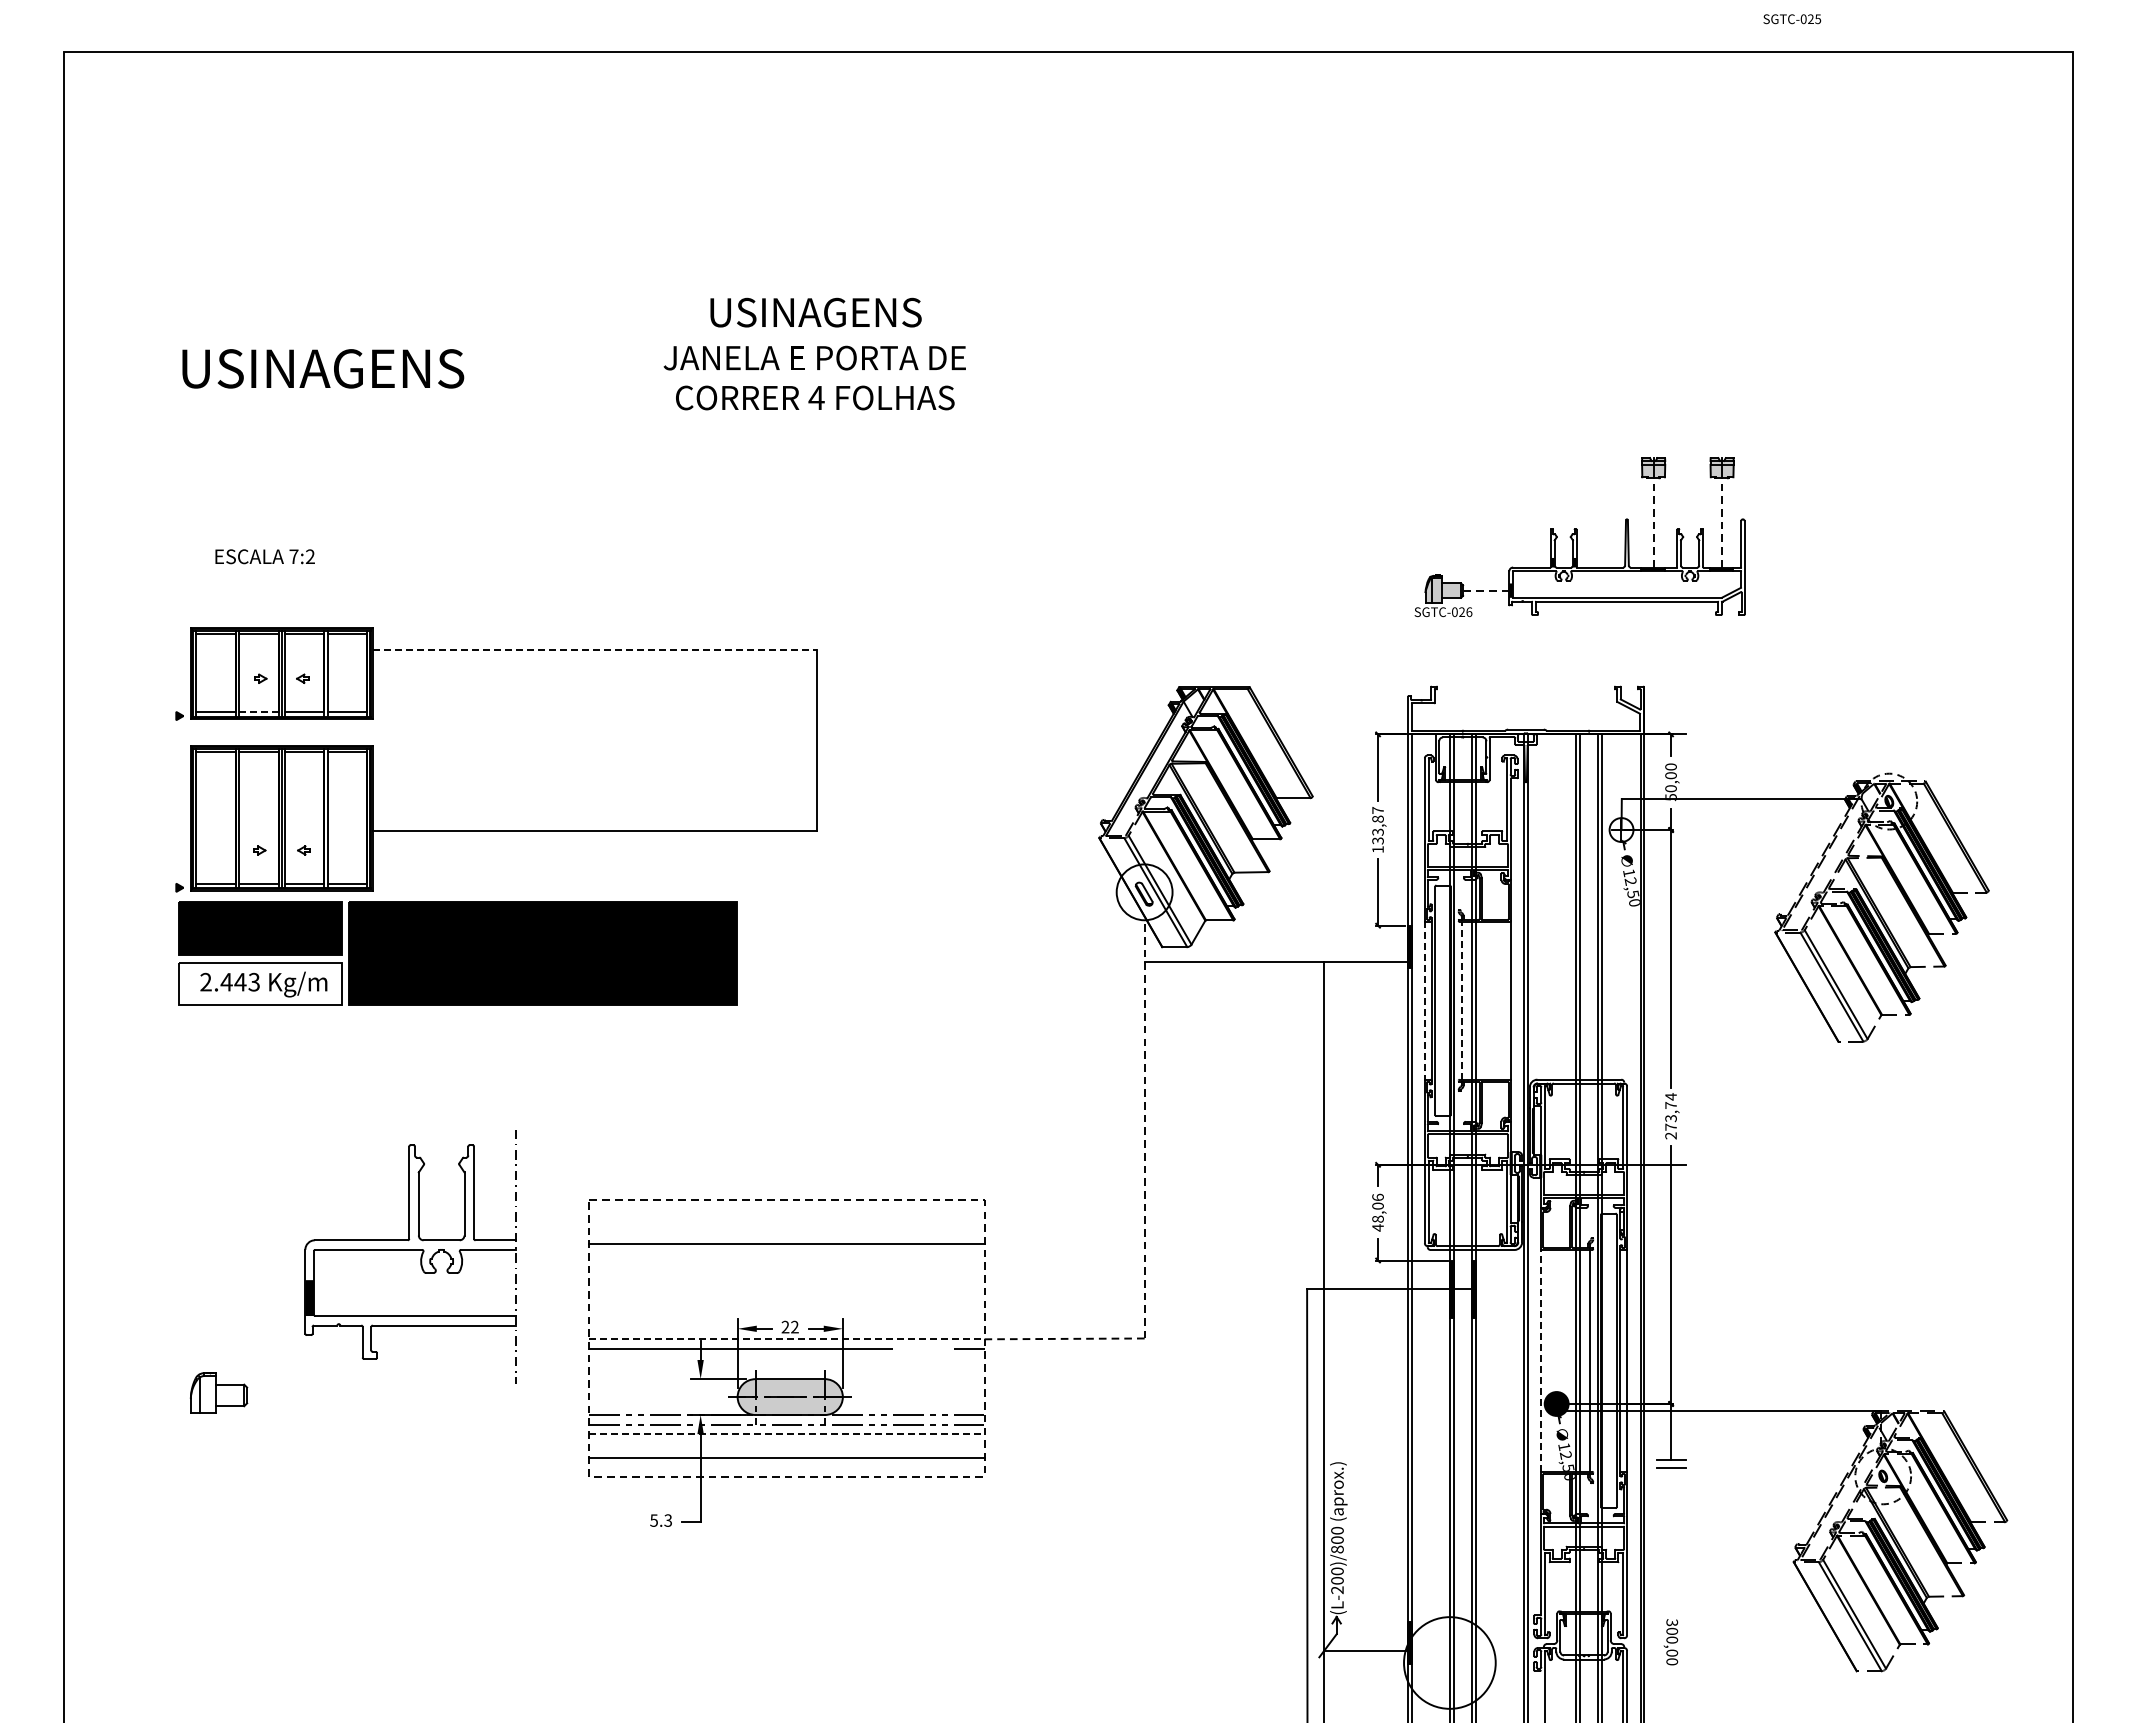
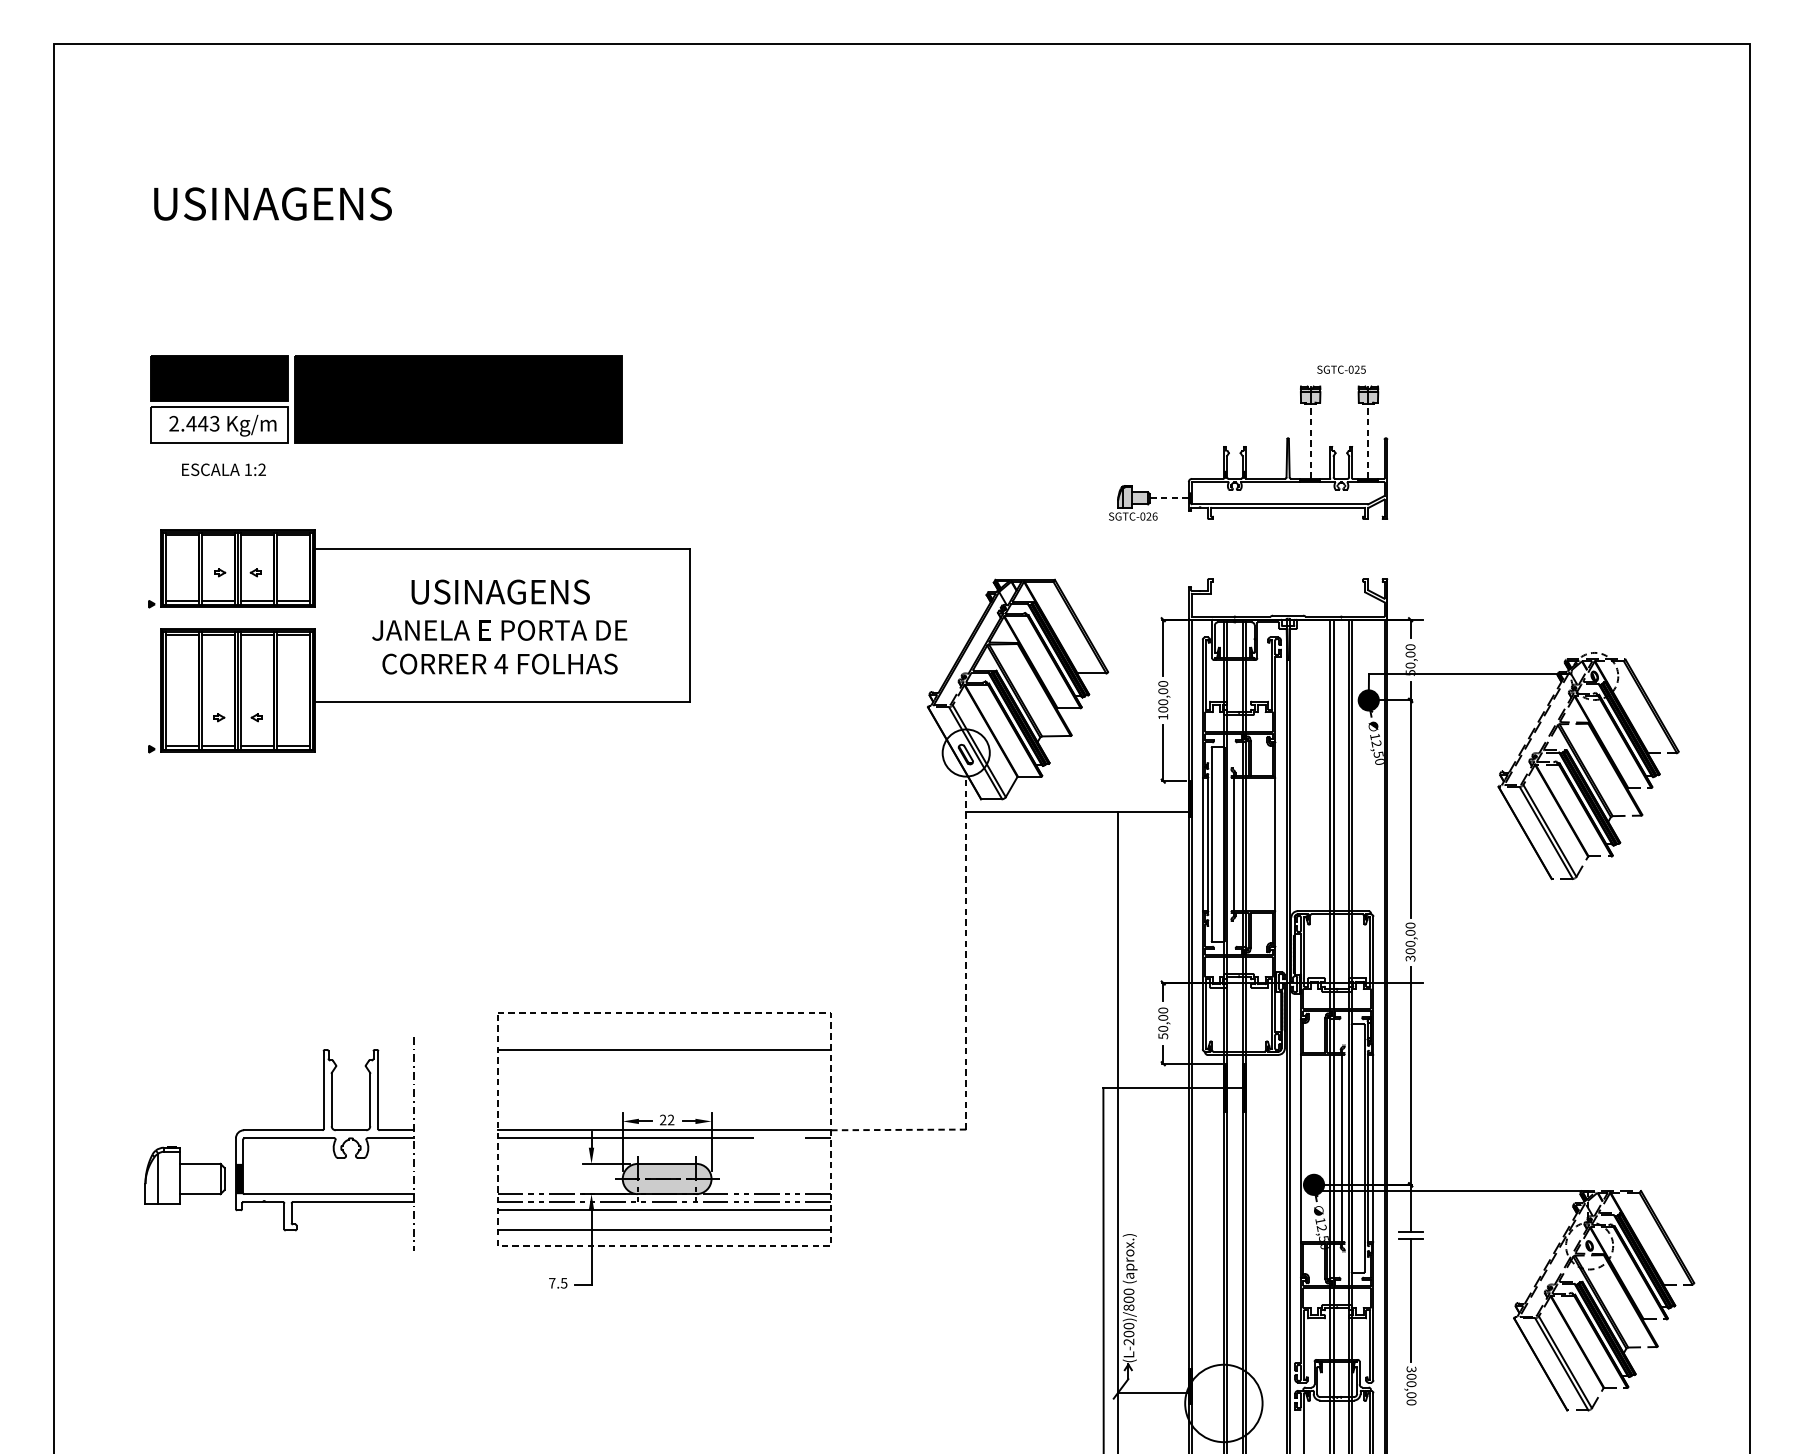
text: (1792, 19) -> (1341, 369), moved
text: (814, 353) -> (499, 626), moved
text: (323, 368) -> (273, 203), moved
part: (1579, 537) -> (1248, 453), moved
text: (293, 556) -> (247, 469), 7:2 -> 1:2
line: (595, 650) -> (502, 548), dashed -> solid
line: (258, 712) -> (218, 601), dashed -> solid
text: (1377, 825) -> (1162, 696), 133,87 -> 100,00
fill: (1621, 830) -> (1368, 700), added
part: (457, 953) -> (386, 399), moved
line: (1461, 1000) -> (1233, 844), dashed -> solid
line: (1424, 1001) -> (1202, 845), dashed -> solid
text: (1670, 1116) -> (1410, 942), 273,74 -> 300,00
text: (1377, 1212) -> (1162, 1023), 48,06 -> 50,00
part: (410, 1256) -> (324, 1143), moved
line: (787, 1339) -> (664, 1130), dashed -> solid
line: (1541, 1360) -> (1301, 1148), dashed -> solid
part: (218, 1392) -> (184, 1175), size x1.67
line: (787, 1434) -> (664, 1210), dashed -> solid
text: (661, 1520) -> (558, 1283), 5.3 -> 7.5
line: (1671, 1540) -> (1410, 1300), added

